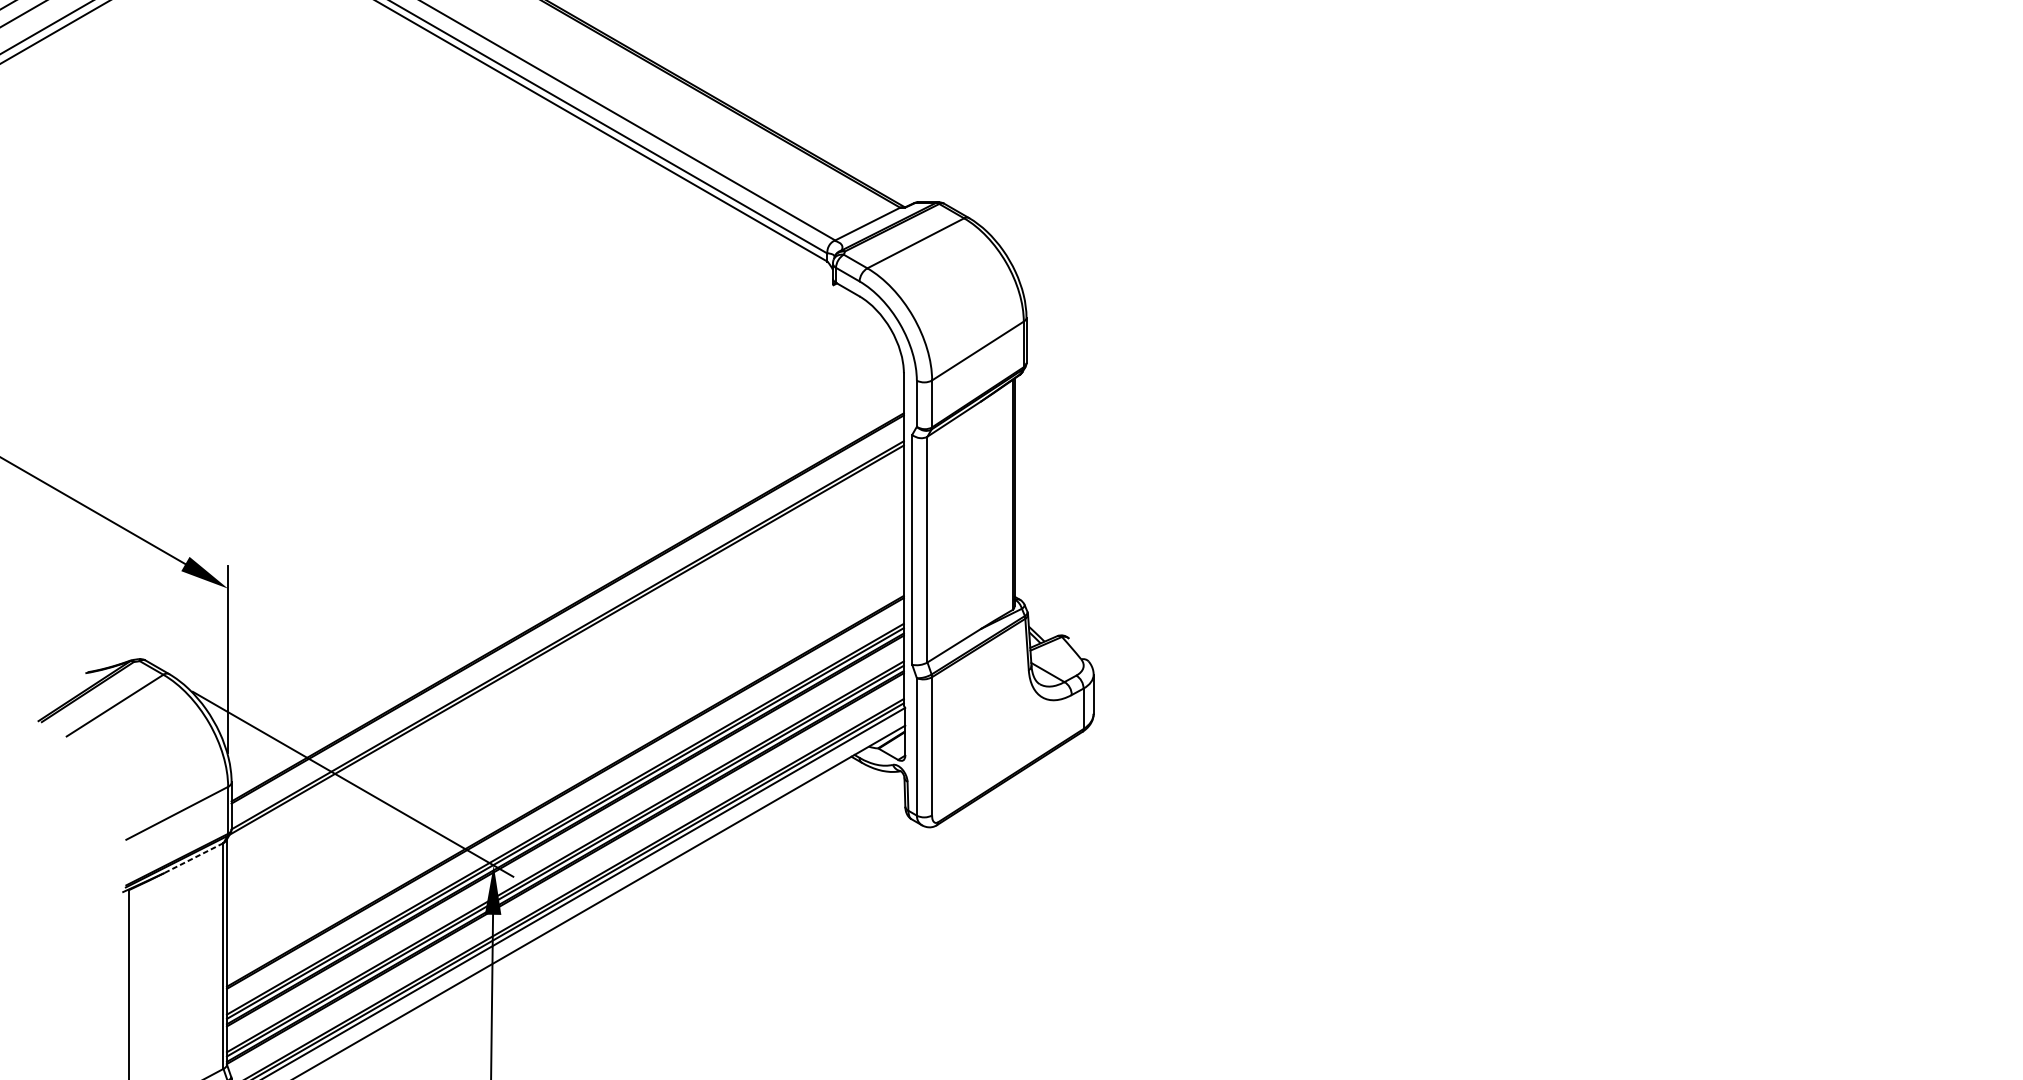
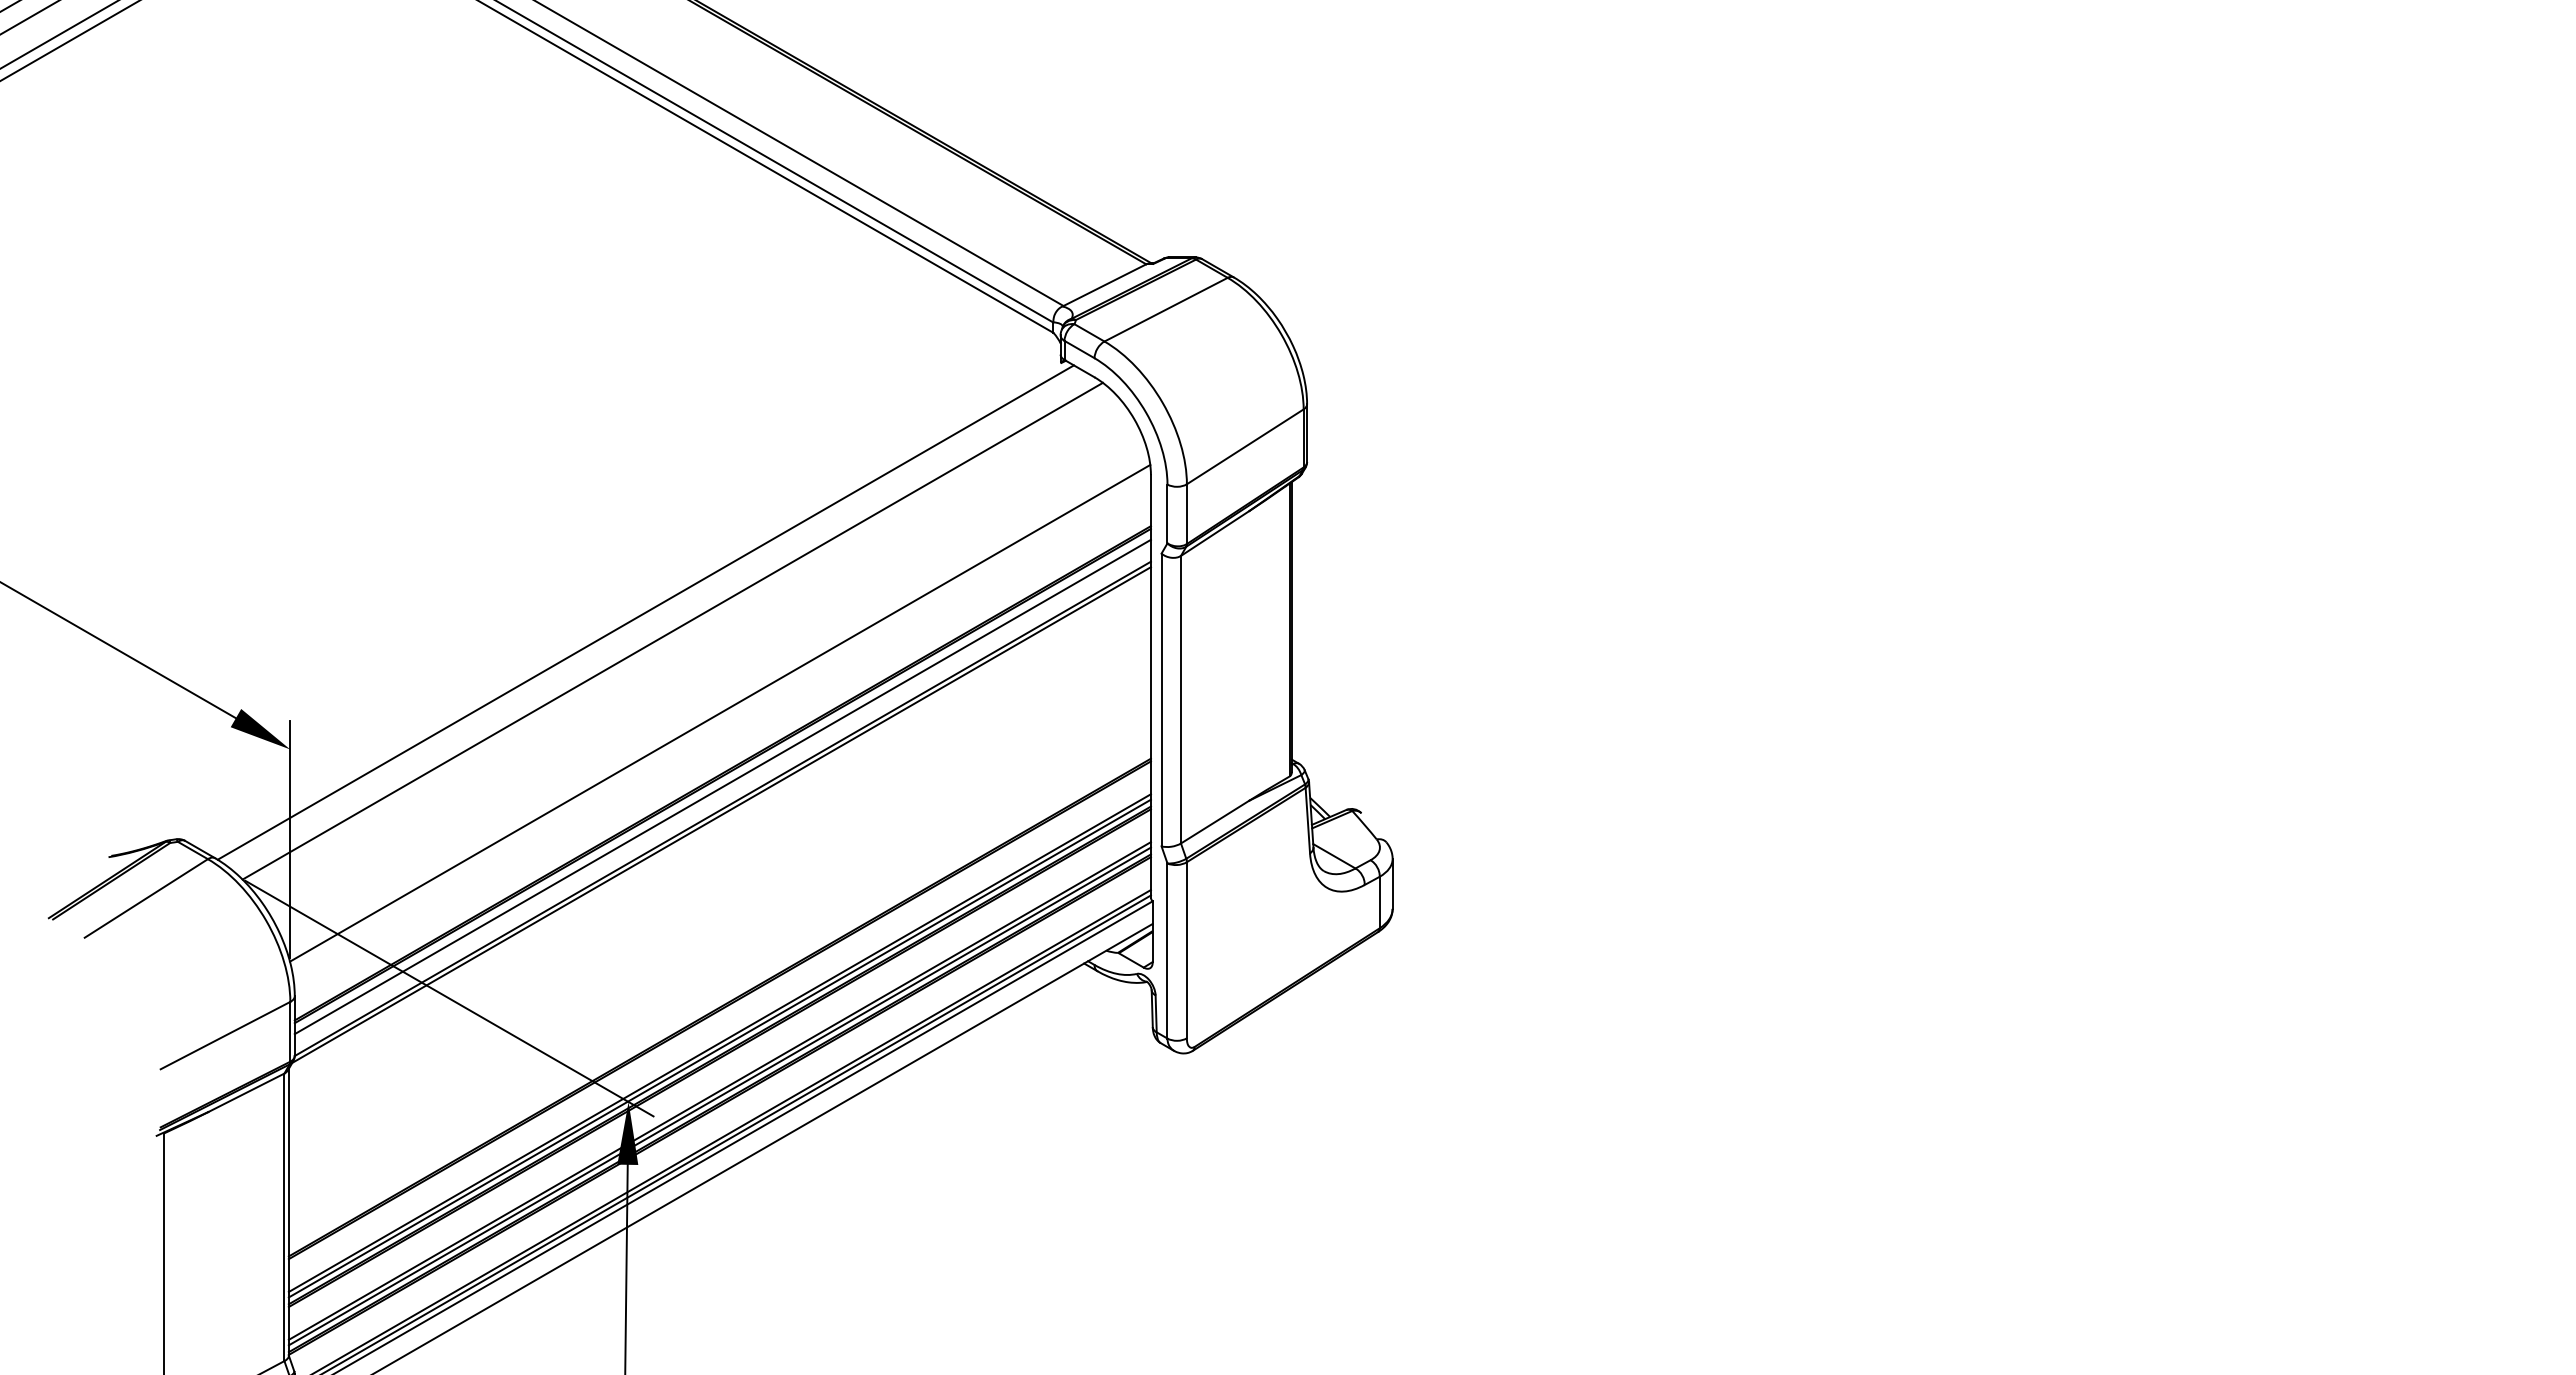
line: (507, 481) -> (645, 612), added
line: (528, 495) -> (672, 630), added
line: (565, 559) -> (720, 712), added
line: (567, 617) -> (722, 786), added
line: (193, 858) -> (246, 1092), dashed -> solid

